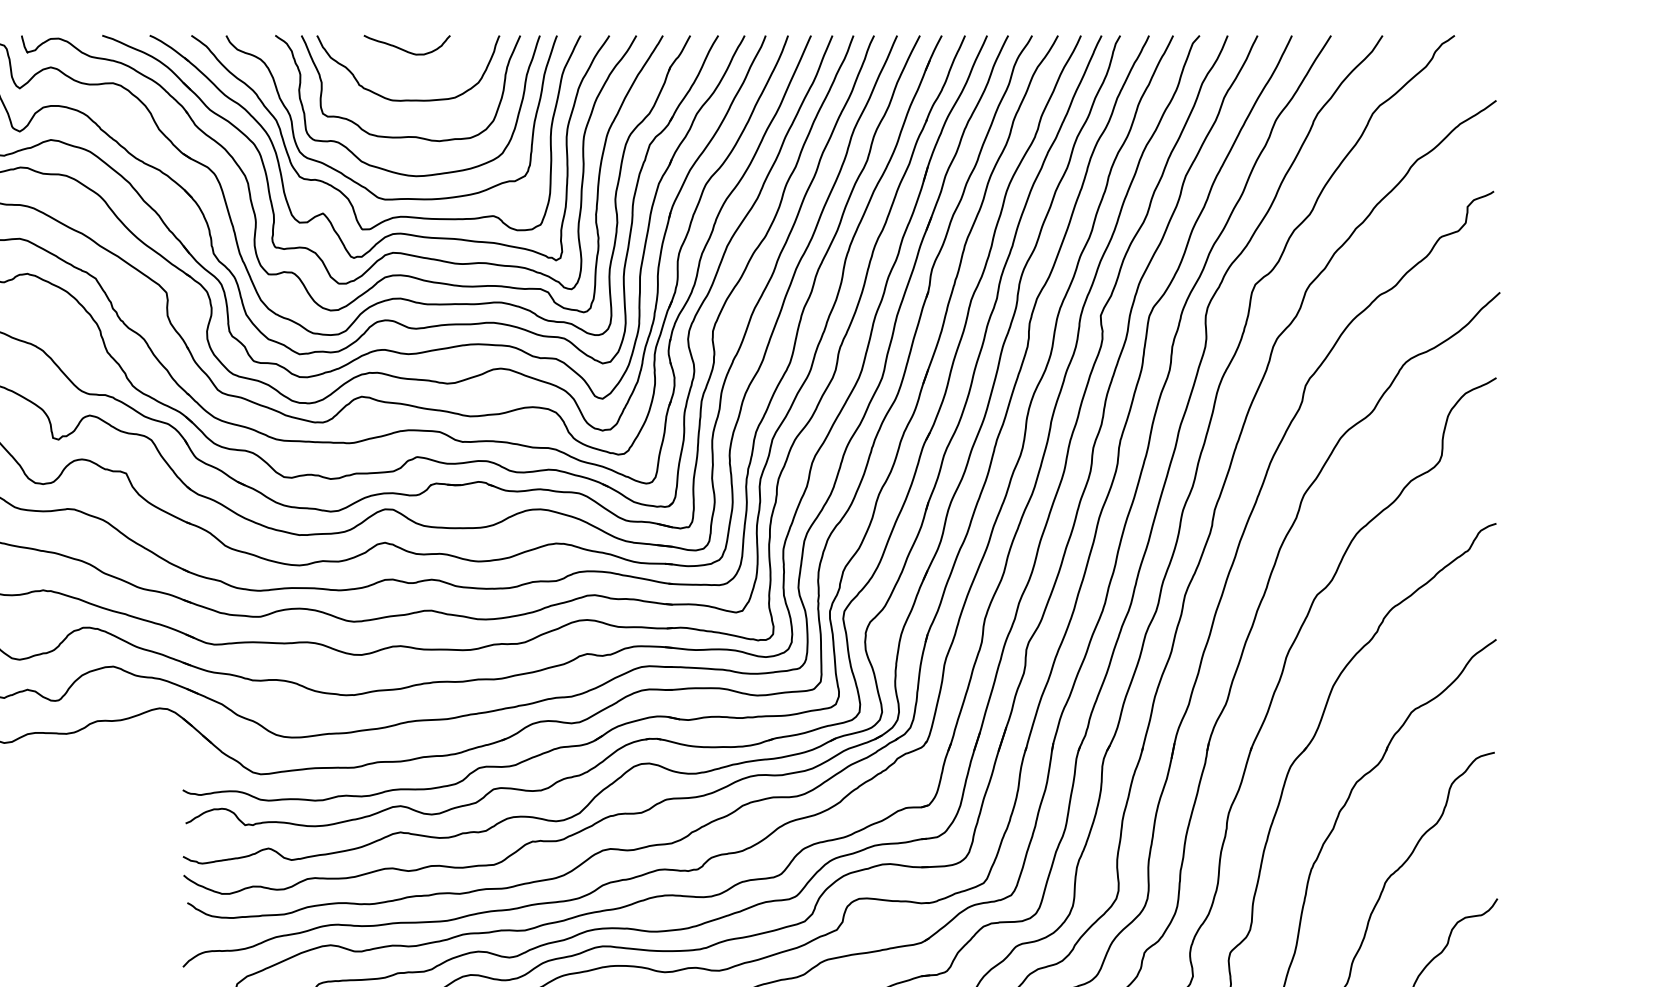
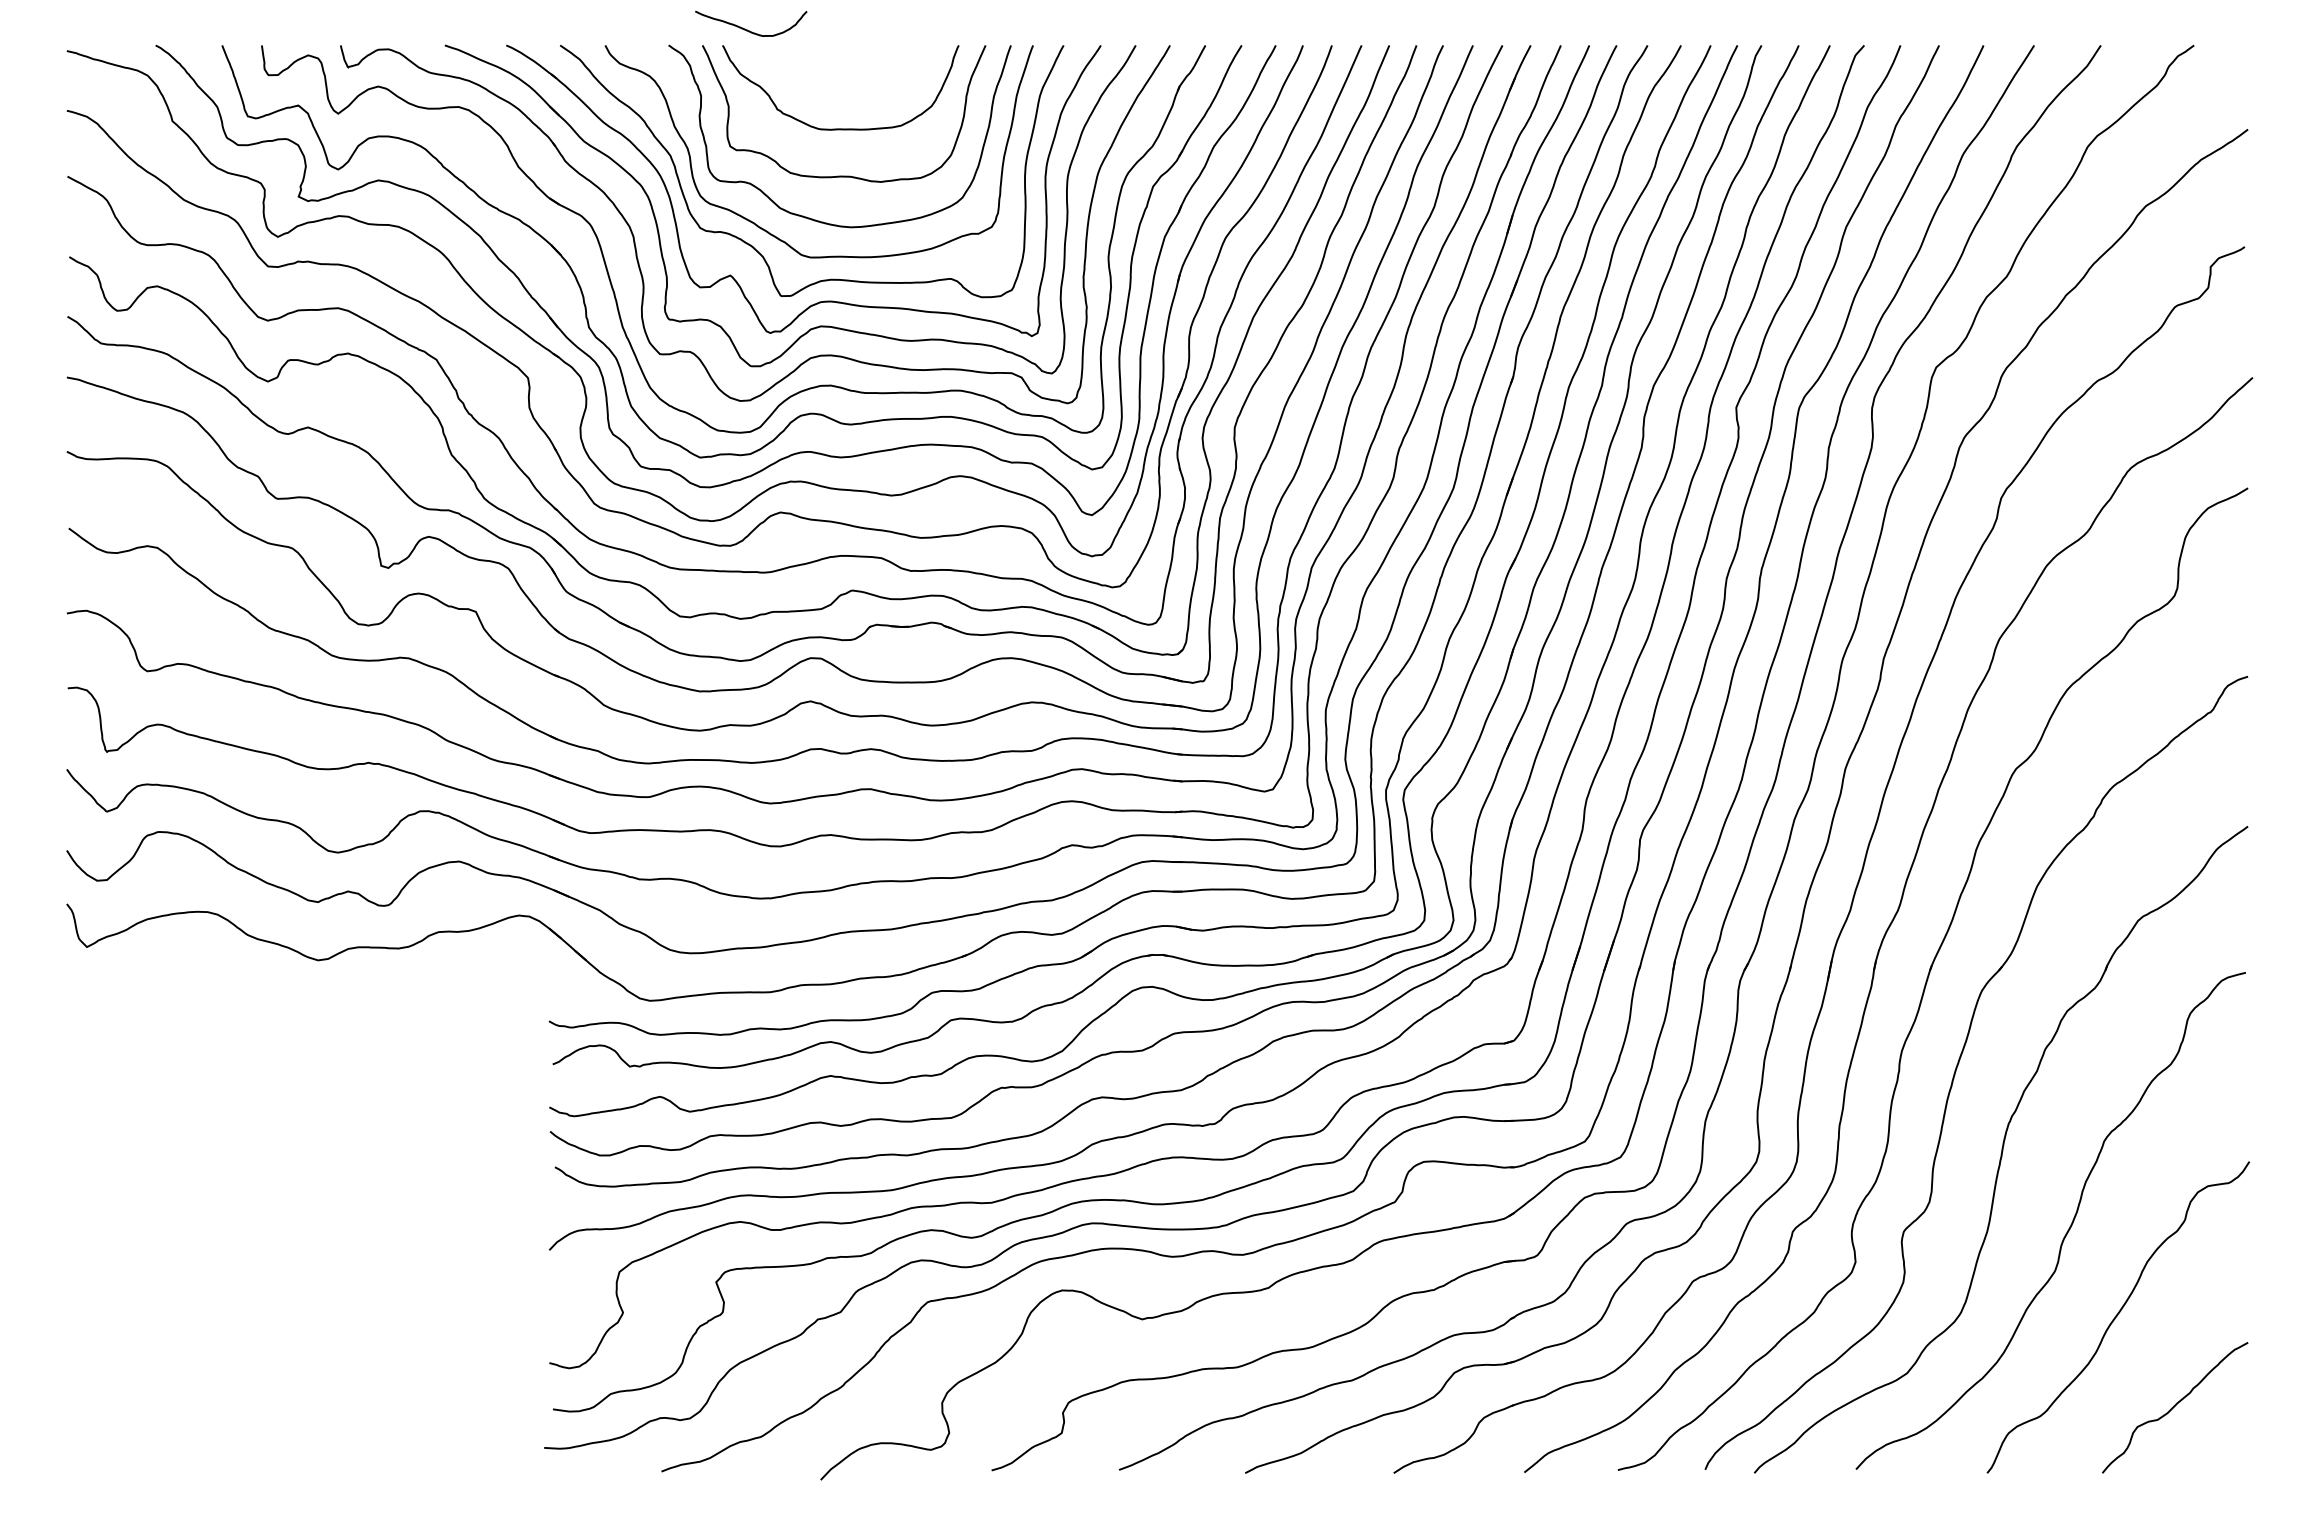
curve: (404, 49) -> (747, 29), moved

